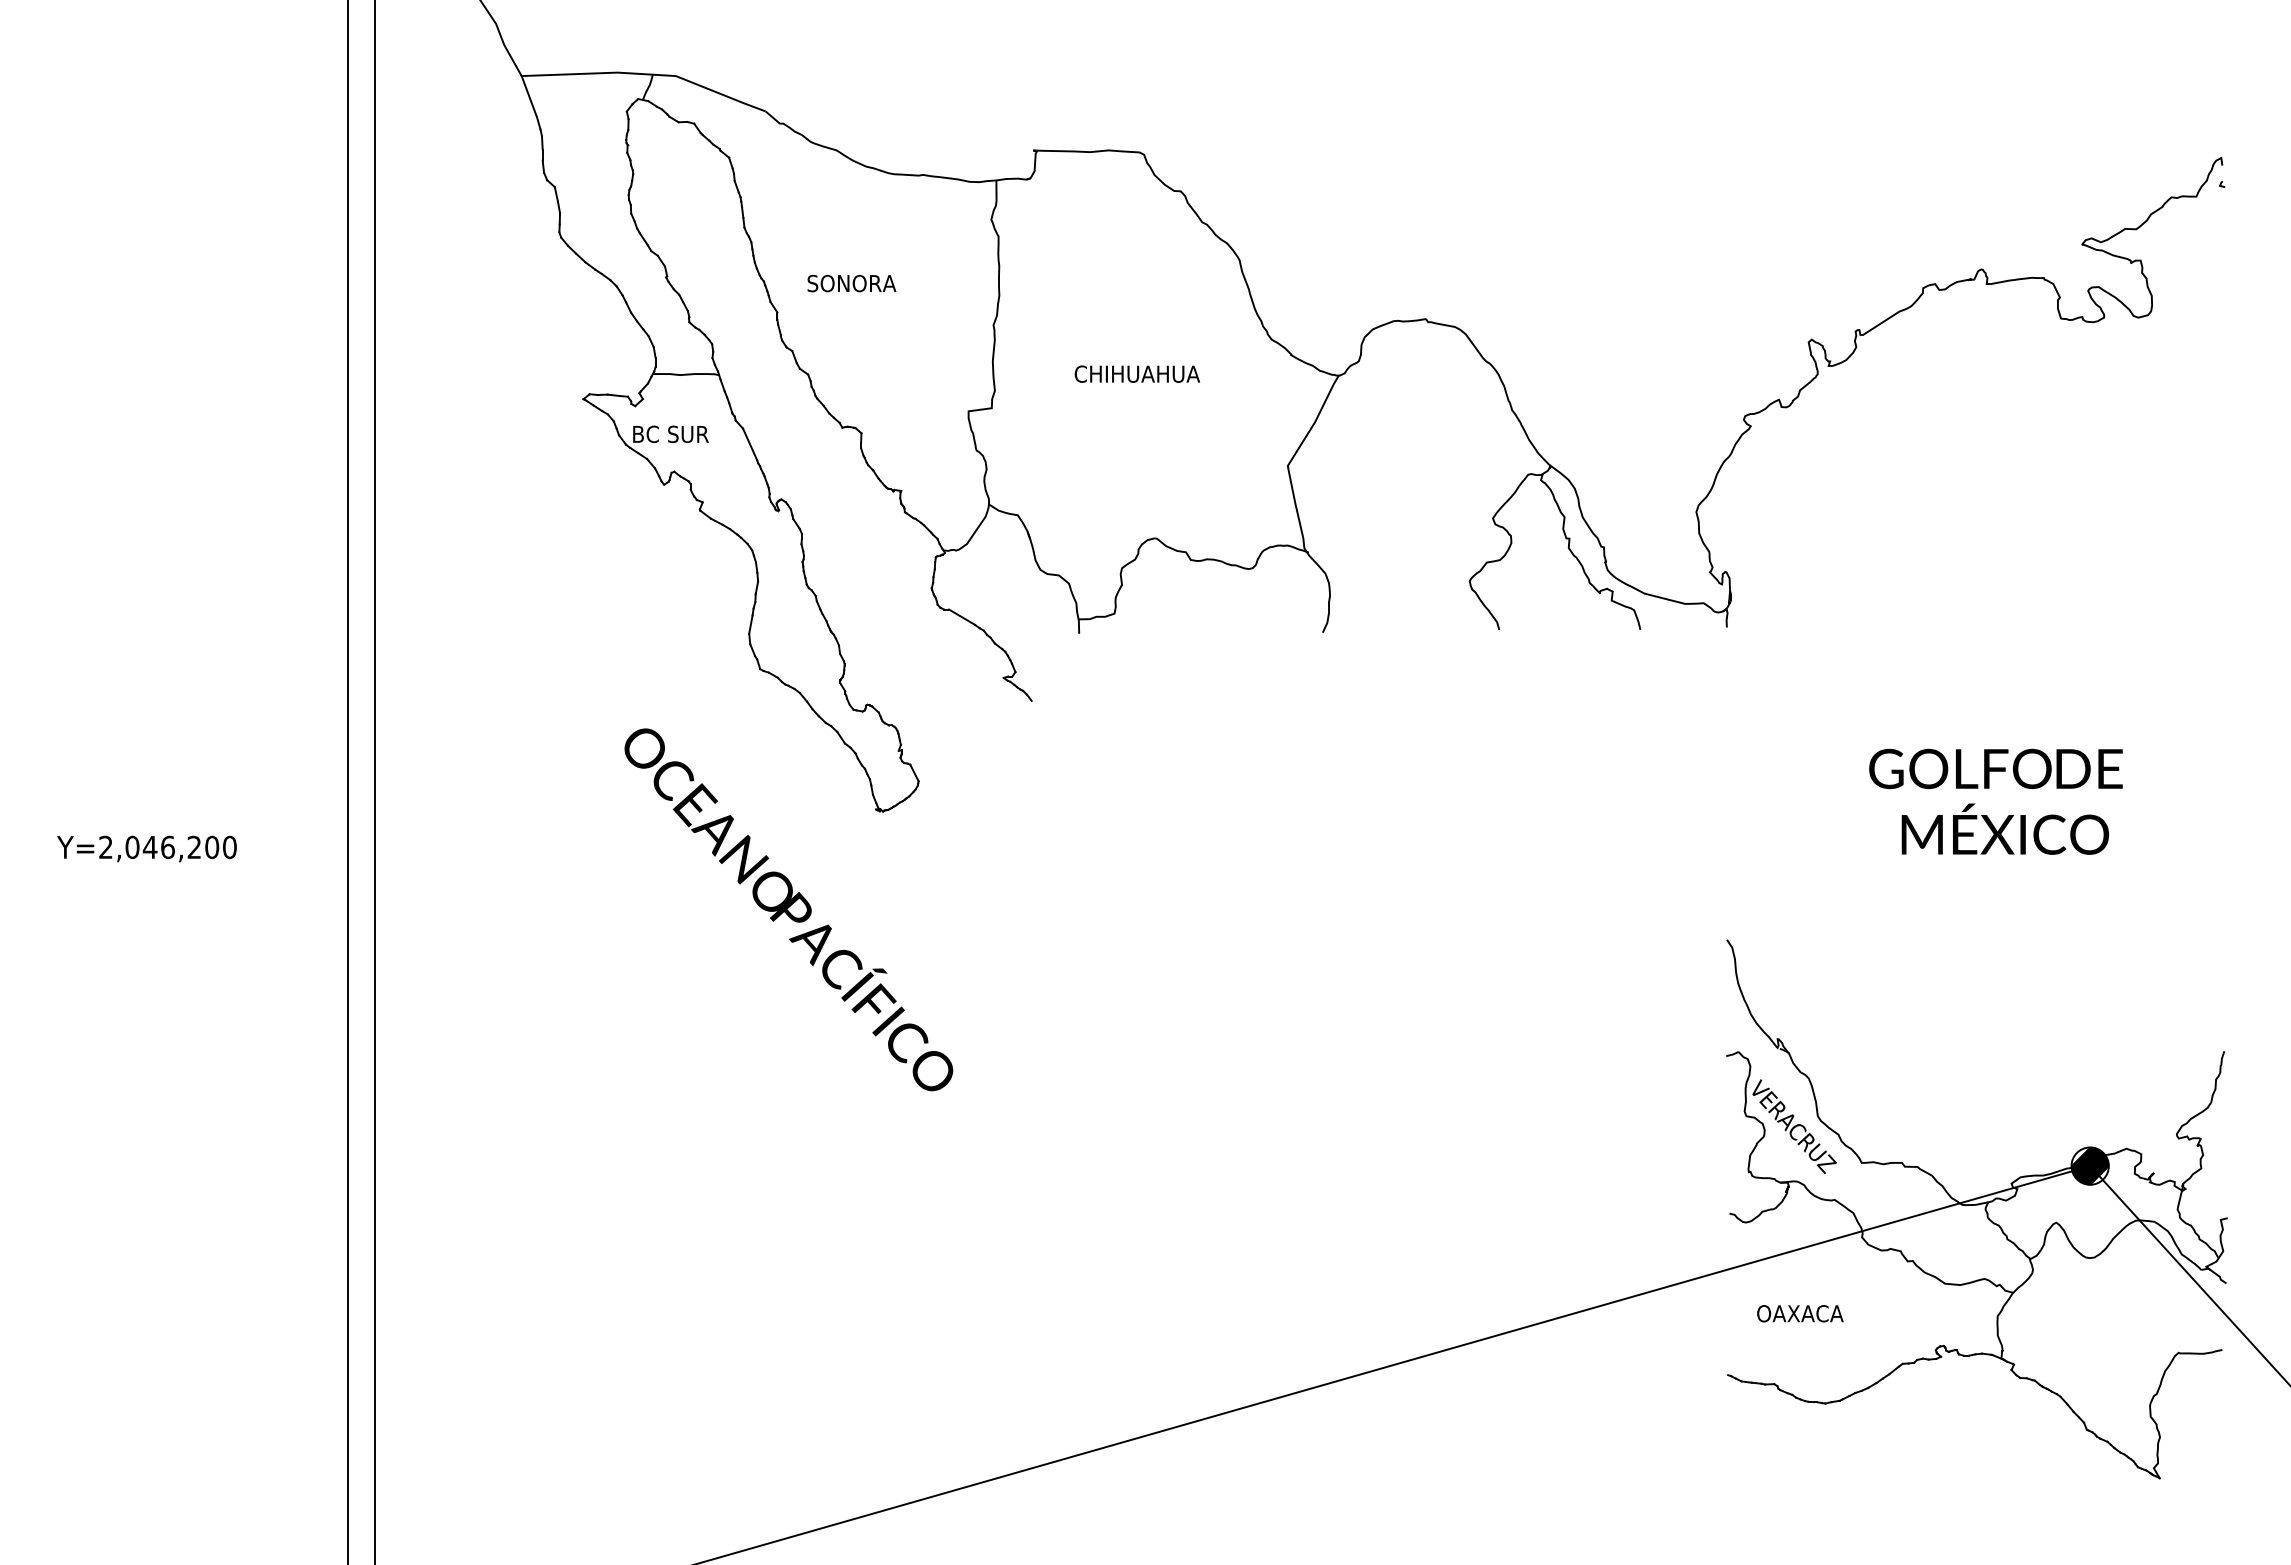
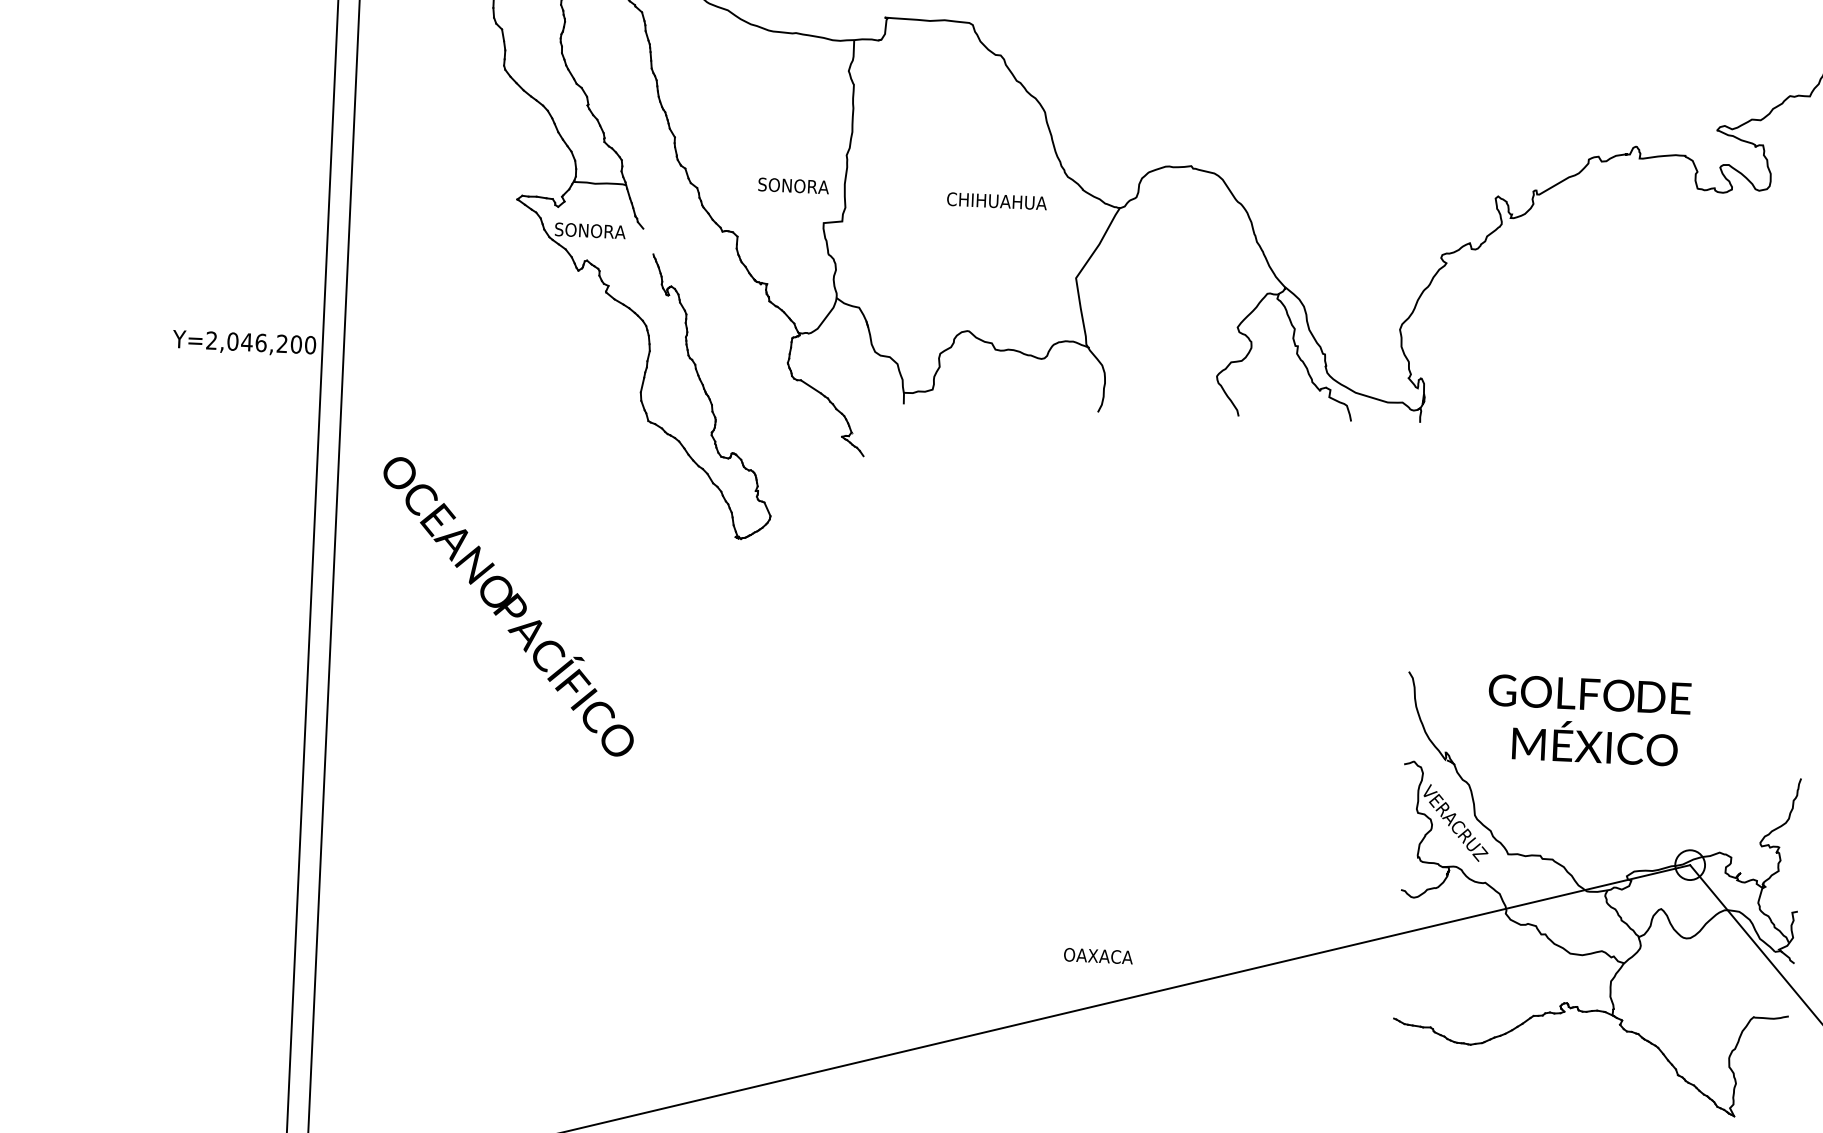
text: (851, 283) -> (793, 185), moved
text: (1137, 373) -> (997, 200), moved
text: (676, 434) -> (590, 230), BC SUR -> SONORA
line: (750, 444) -> (648, 241), removed
text: (1995, 801) -> (1588, 720), moved
text: (146, 848) -> (244, 343), moved
text: (788, 909) -> (508, 606), moved
hatch: (2089, 1165) -> (1689, 864), removed
text: (1800, 1313) -> (1098, 955), moved

